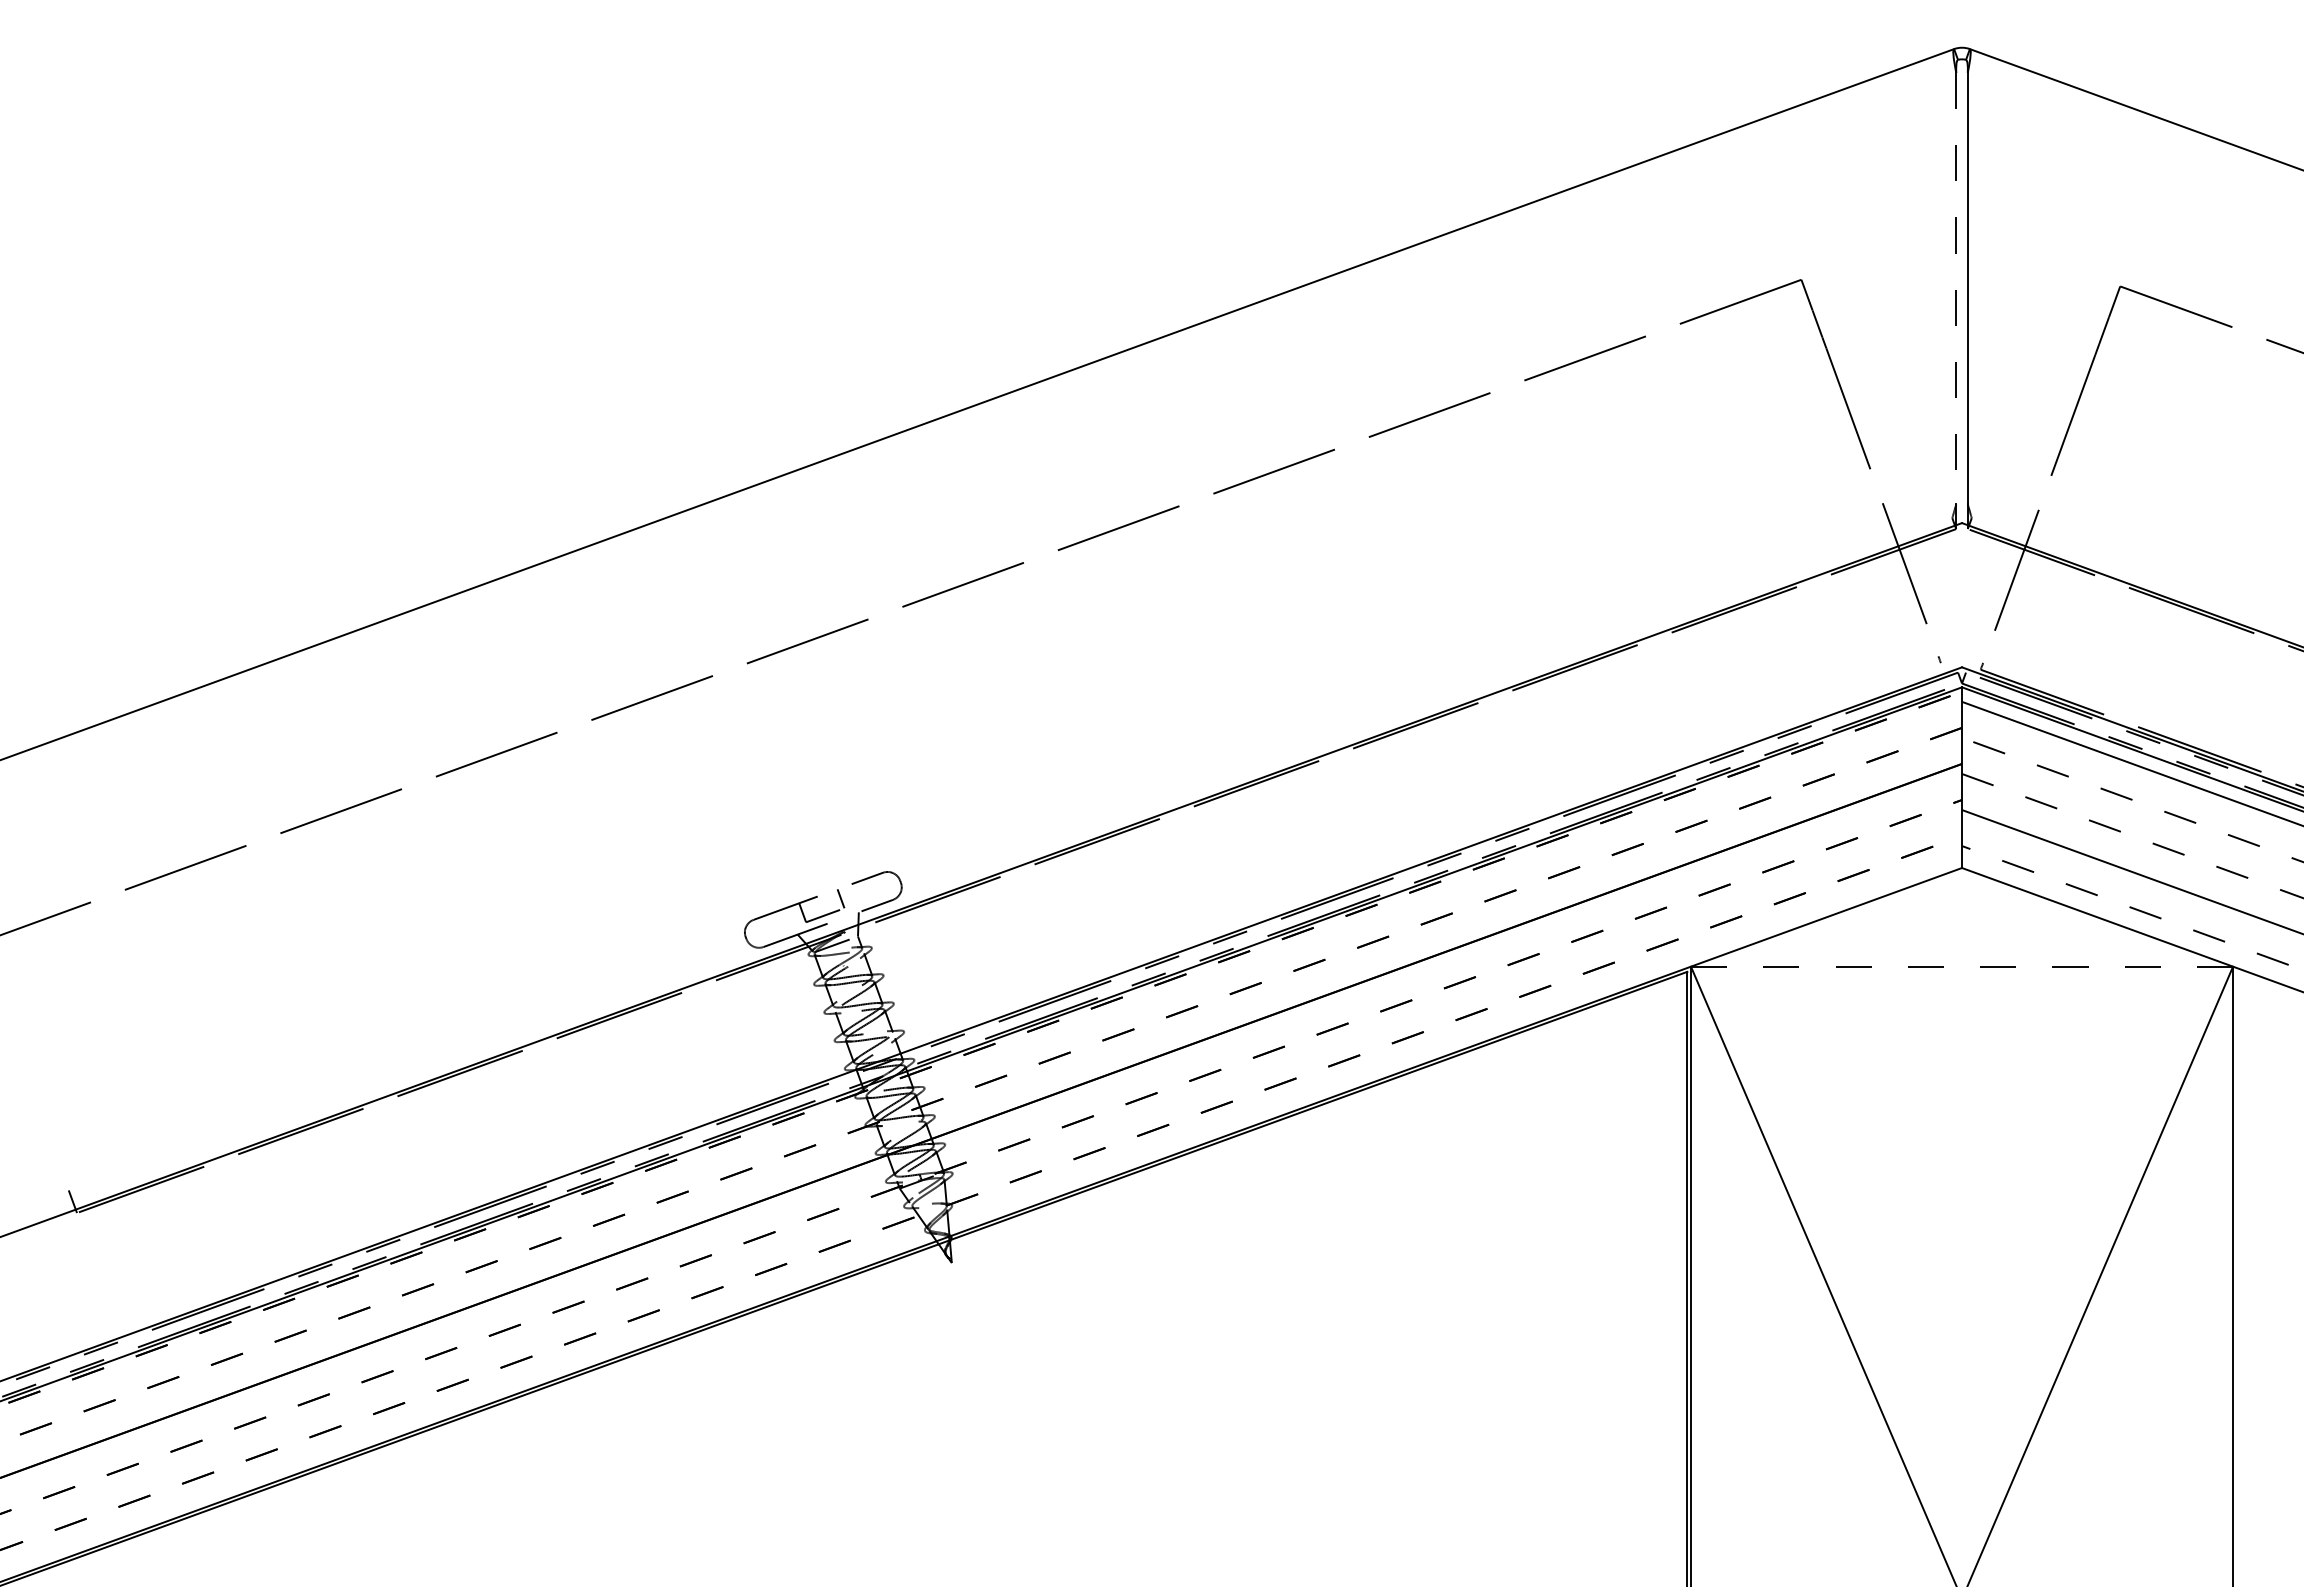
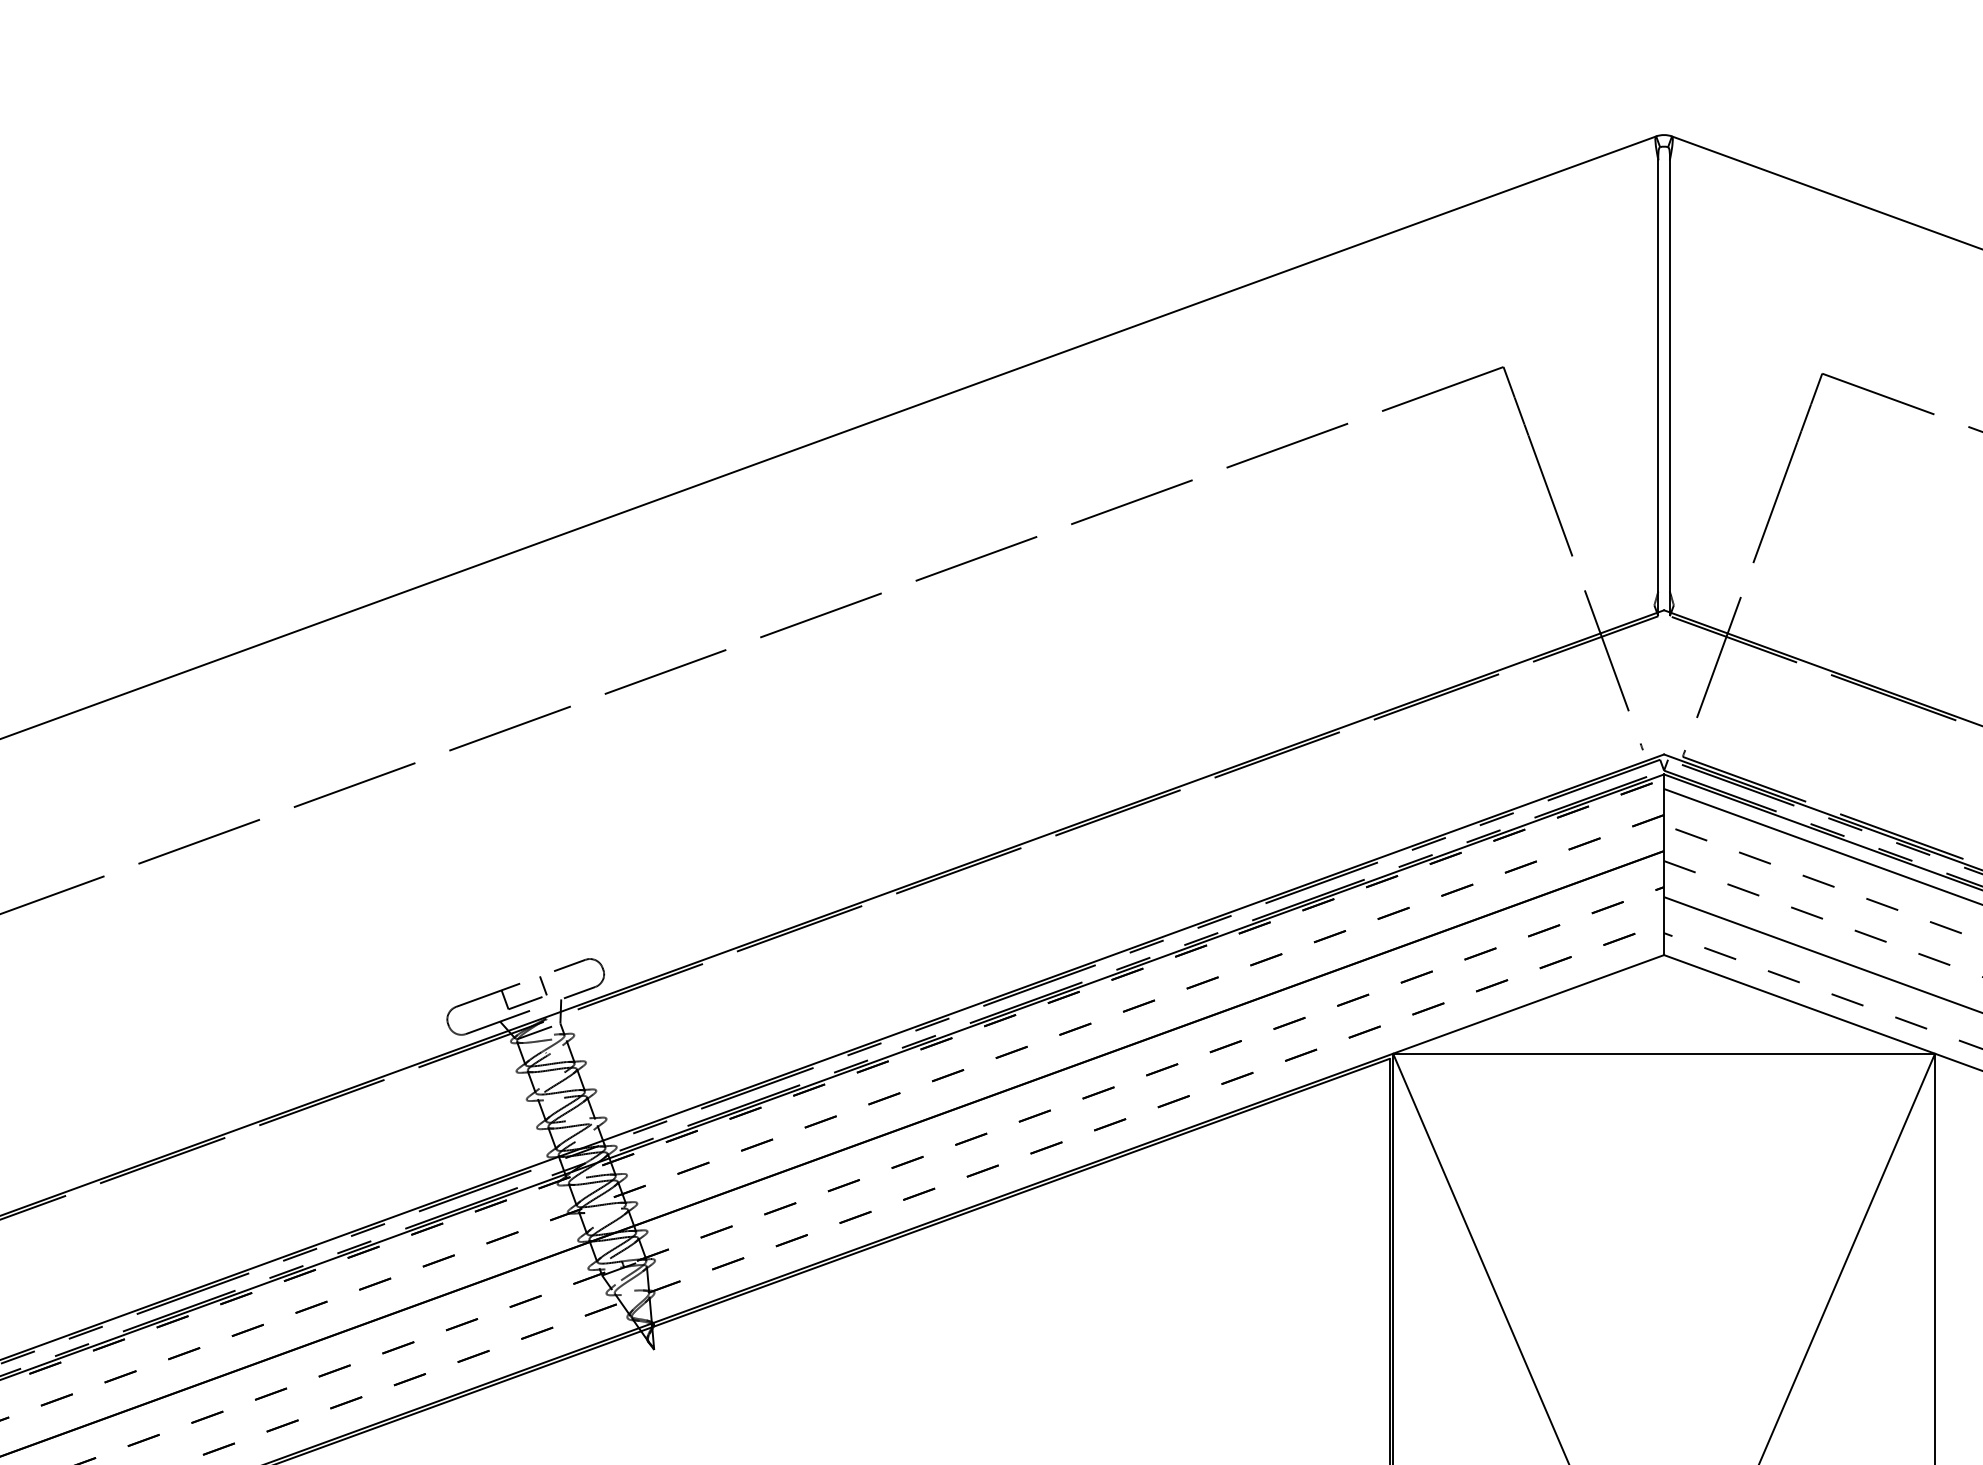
line: (1956, 288) -> (1658, 375), dashed -> solid
line: (1962, 966) -> (1664, 1053), dashed -> solid

